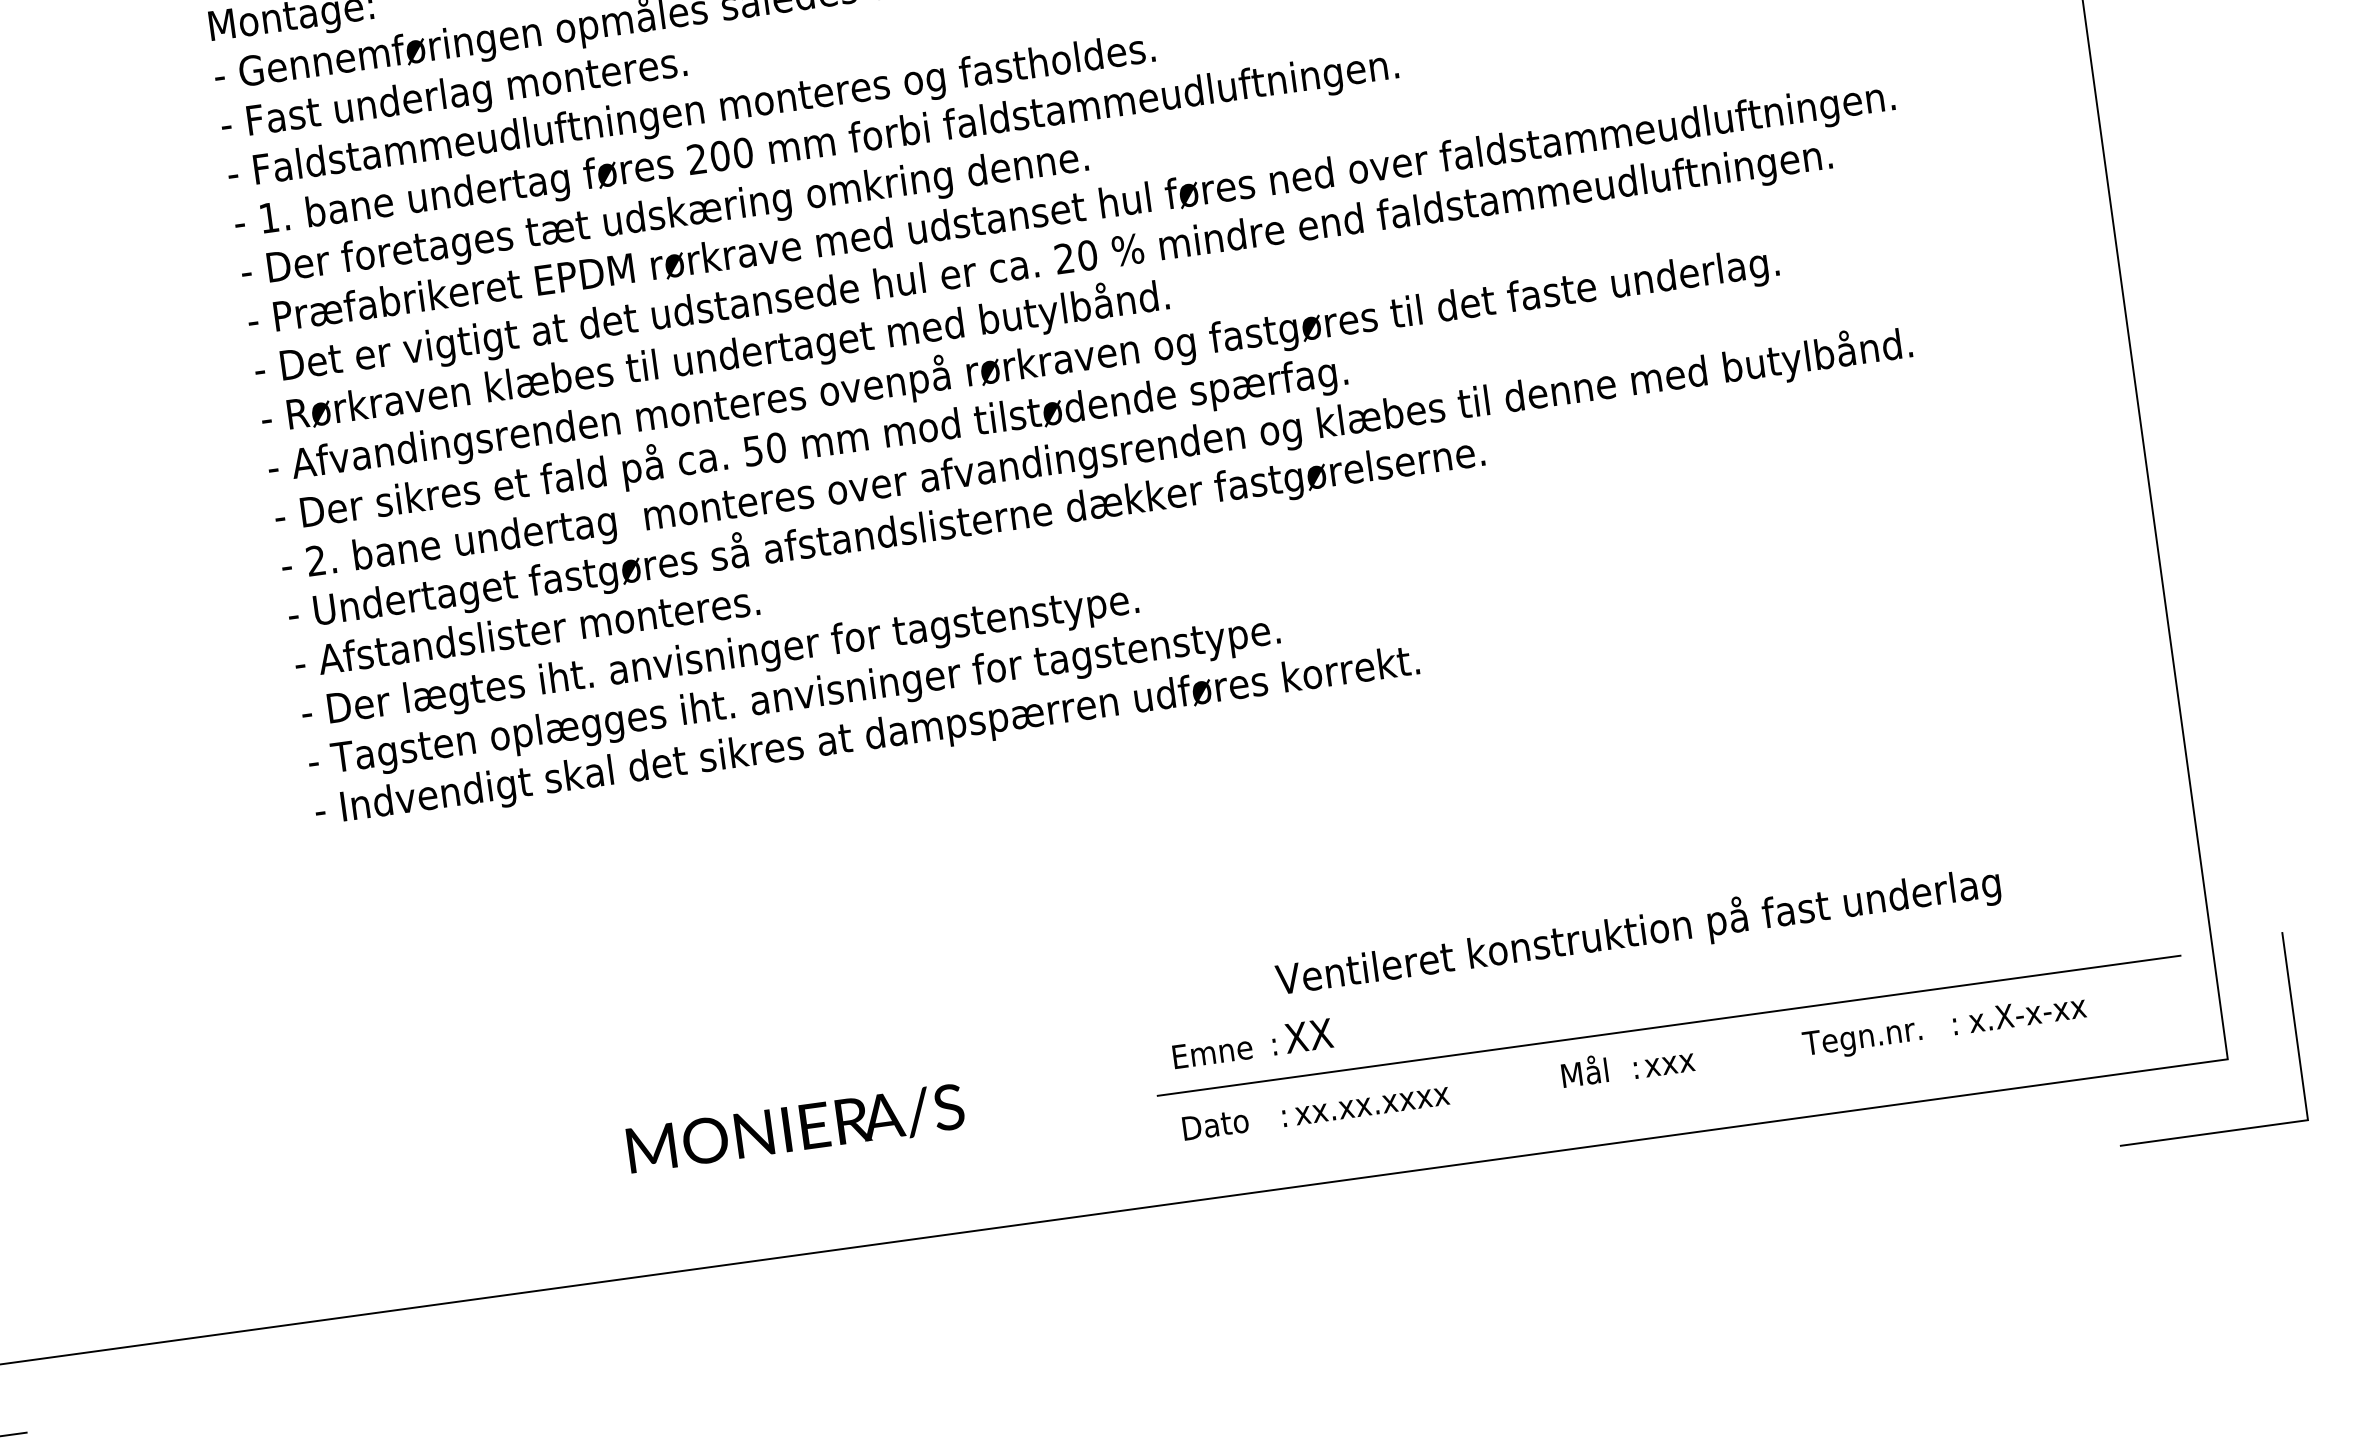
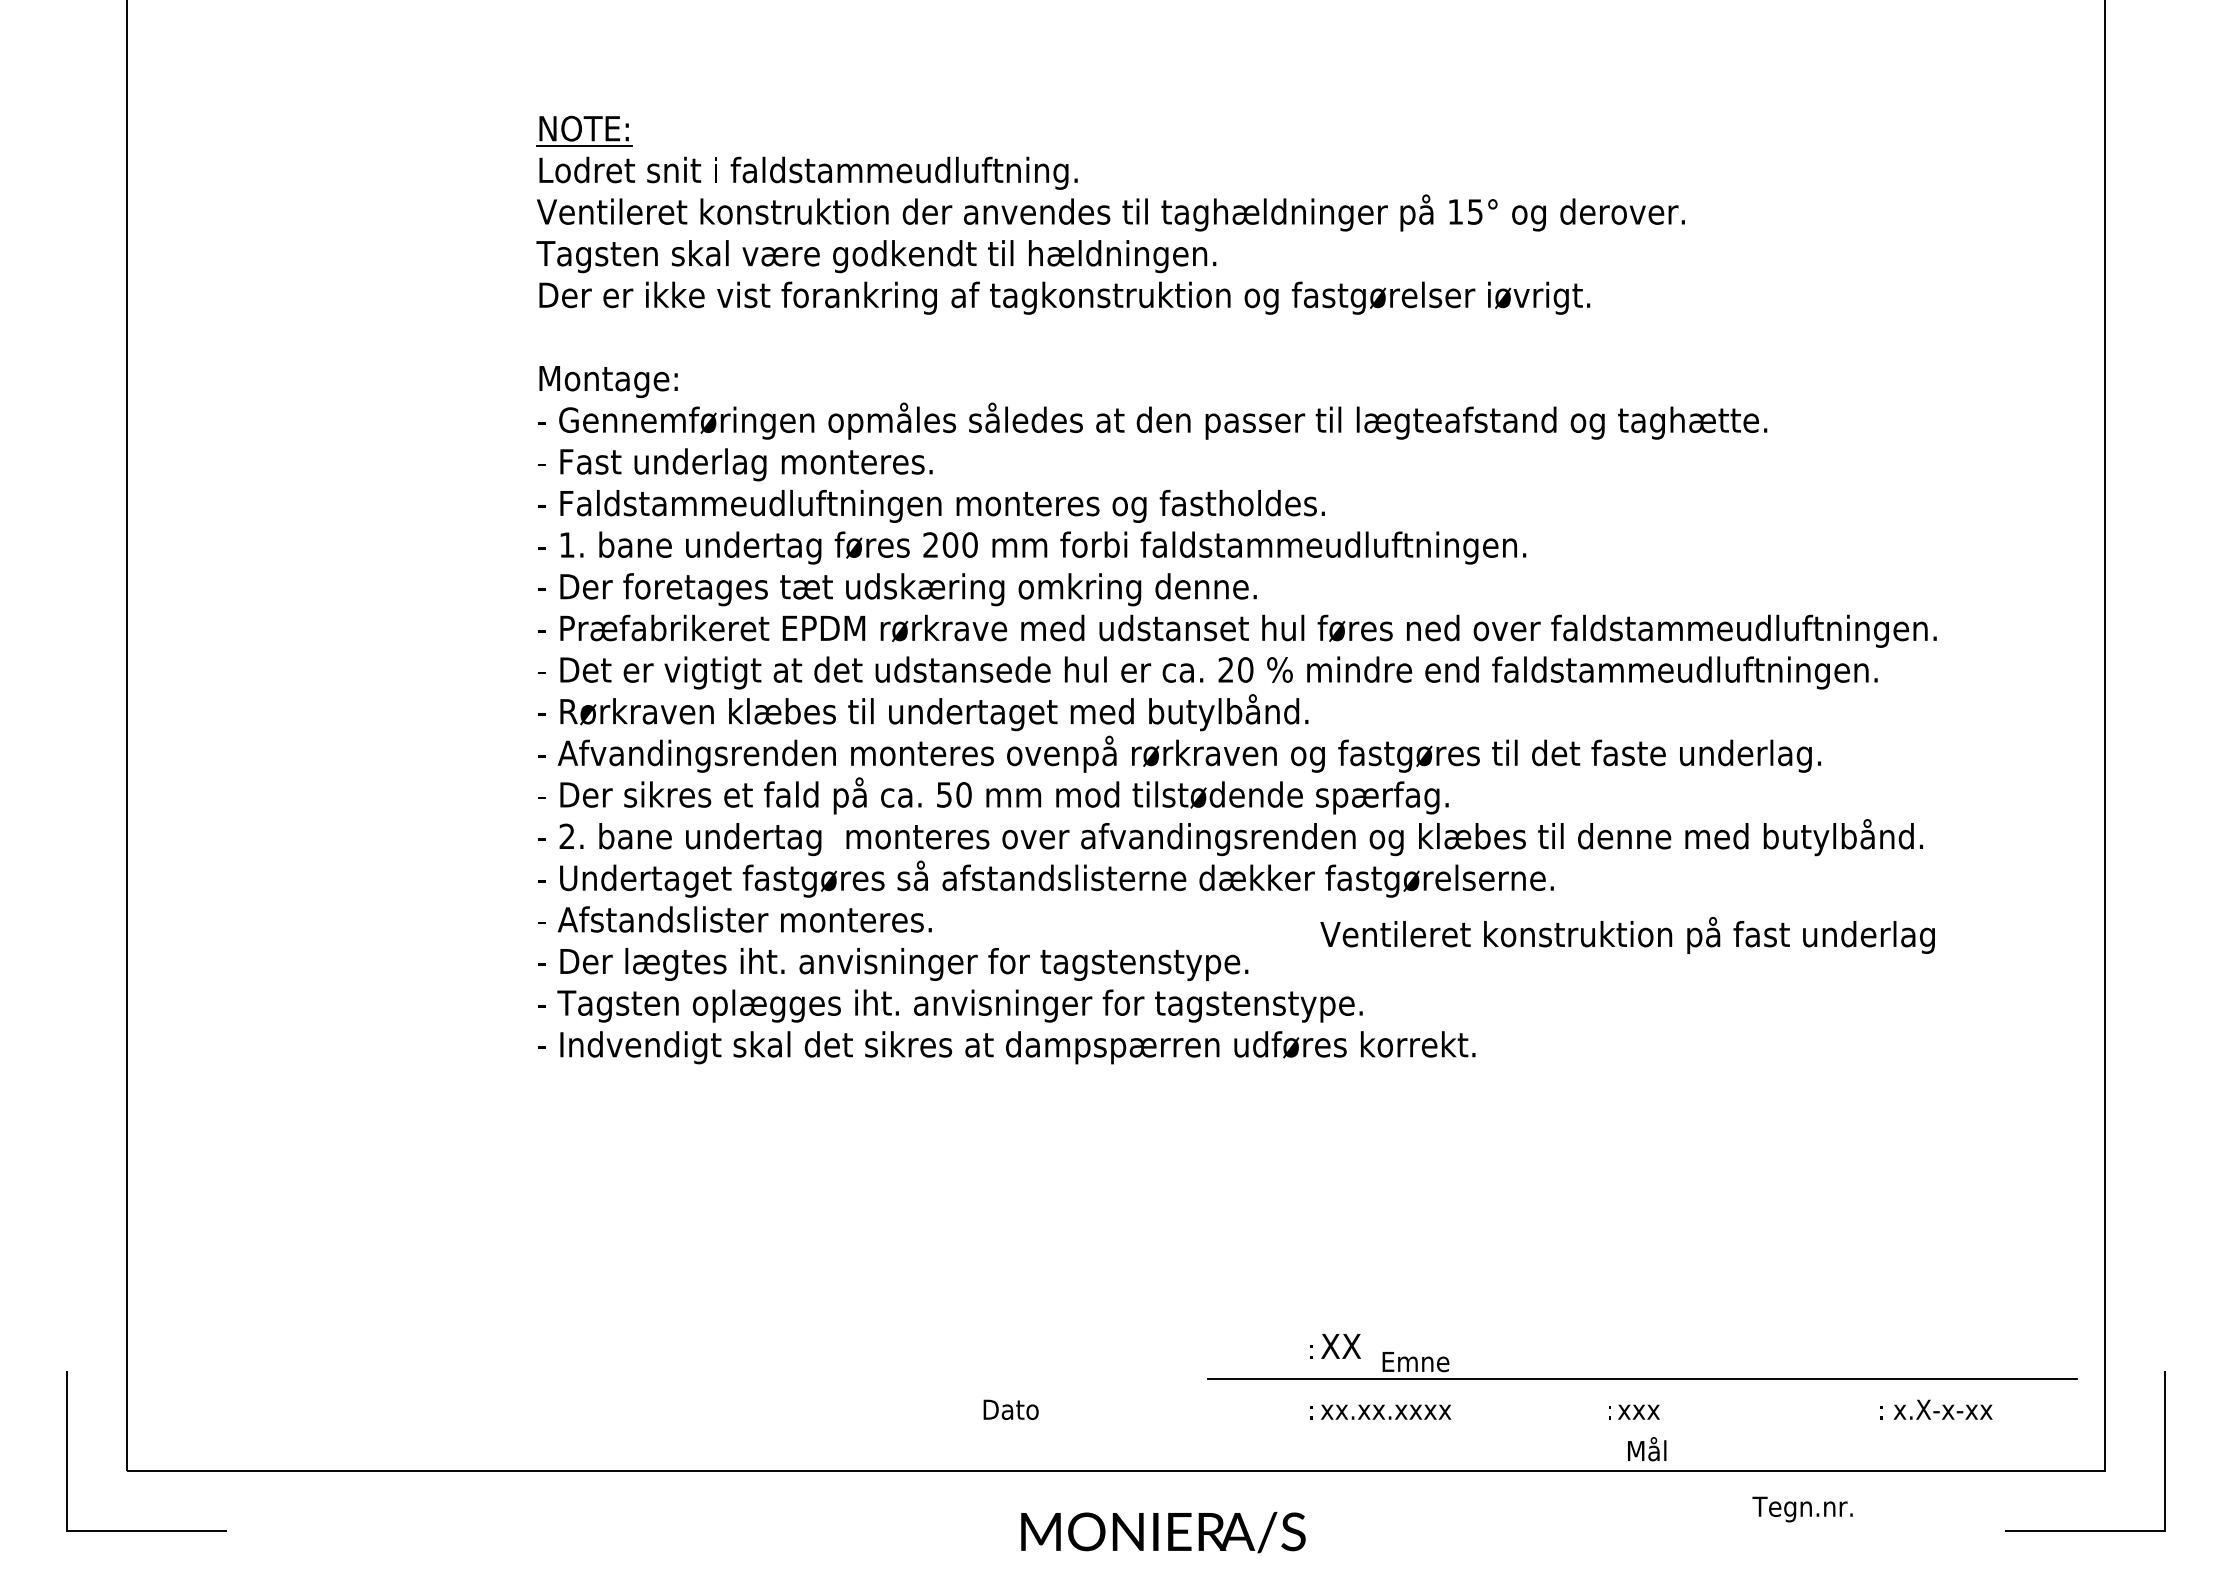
text: (1637, 932) -> (1627, 935), moved
text: (1862, 1039) -> (1802, 1509), moved
text: (1212, 1052) -> (1415, 1362), moved
text: (1585, 1071) -> (1647, 1449), moved
text: (1214, 1124) -> (1010, 1409), moved
text: (795, 1129) -> (1163, 1532), moved

